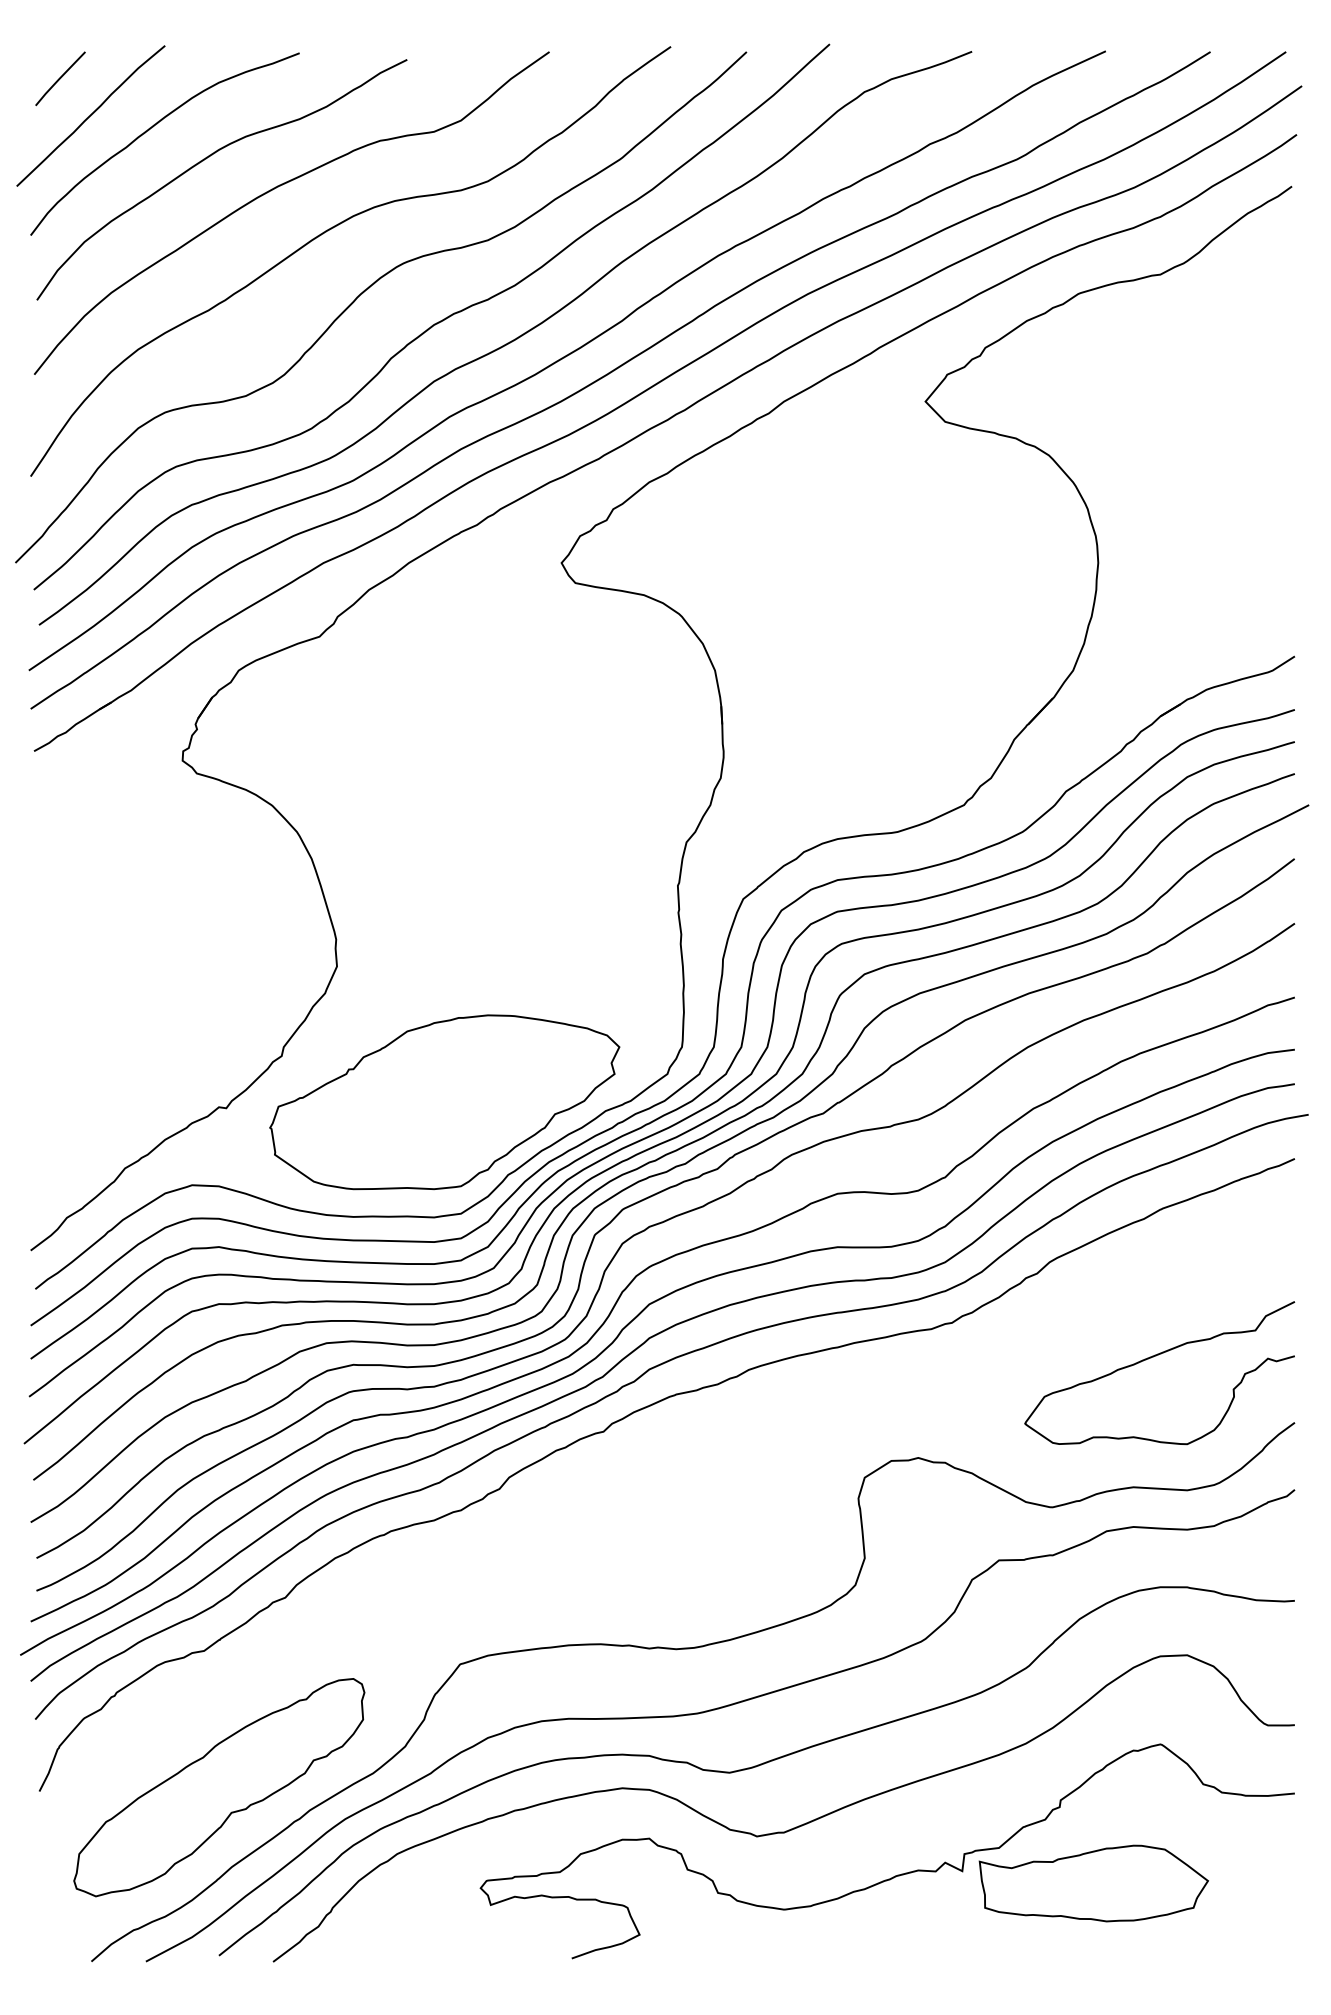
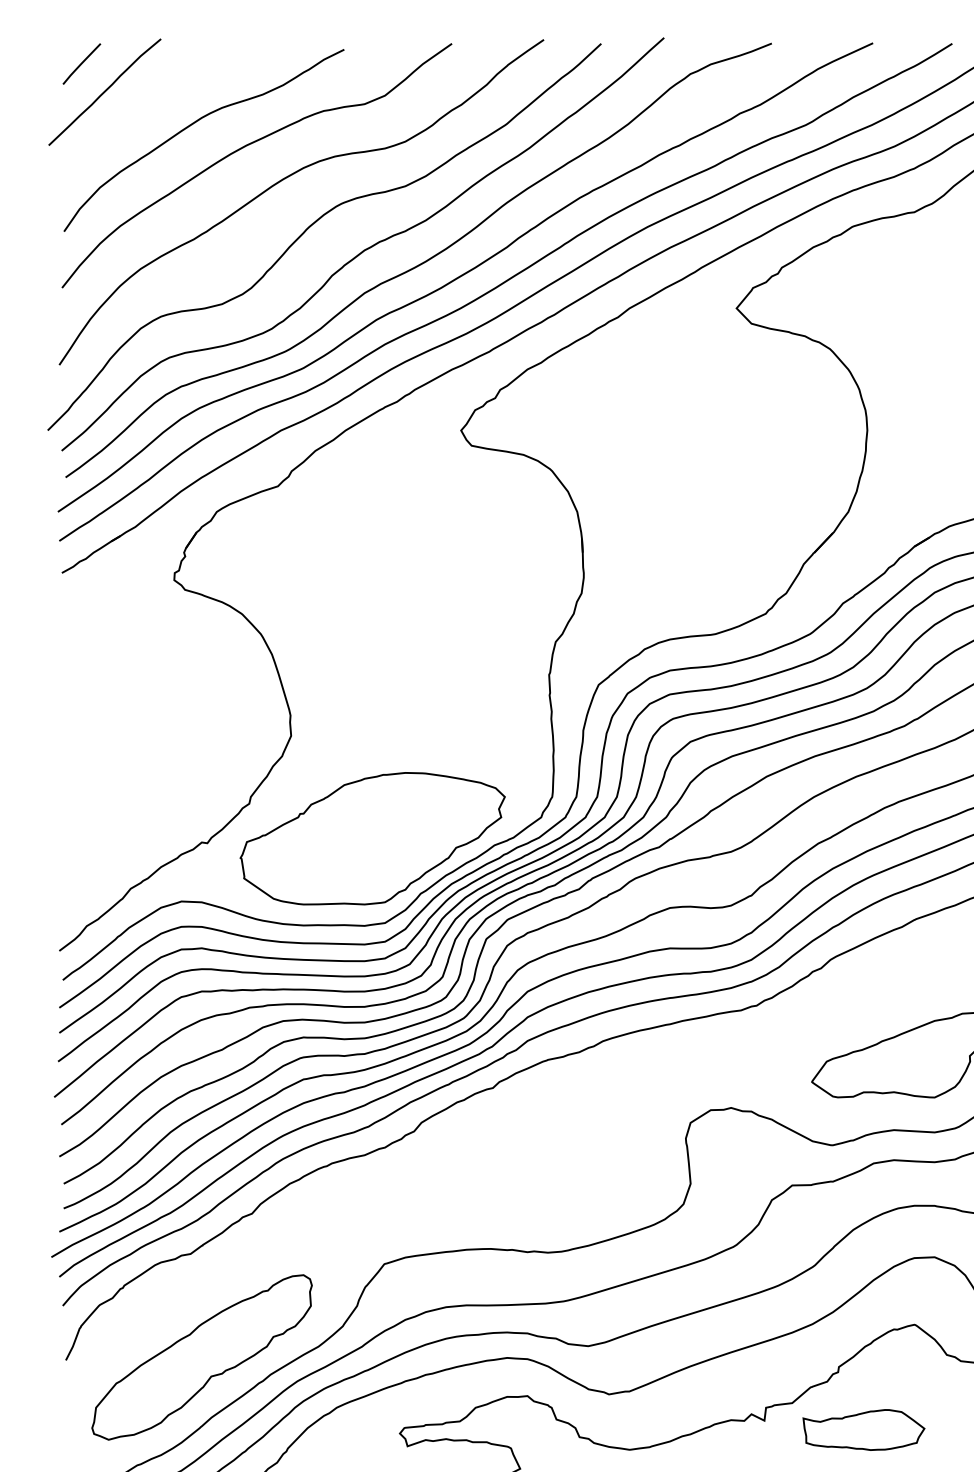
curve: (153, 127) -> (152, 100), removed
part: (1093, 1883) -> (863, 1430), size x0.7

